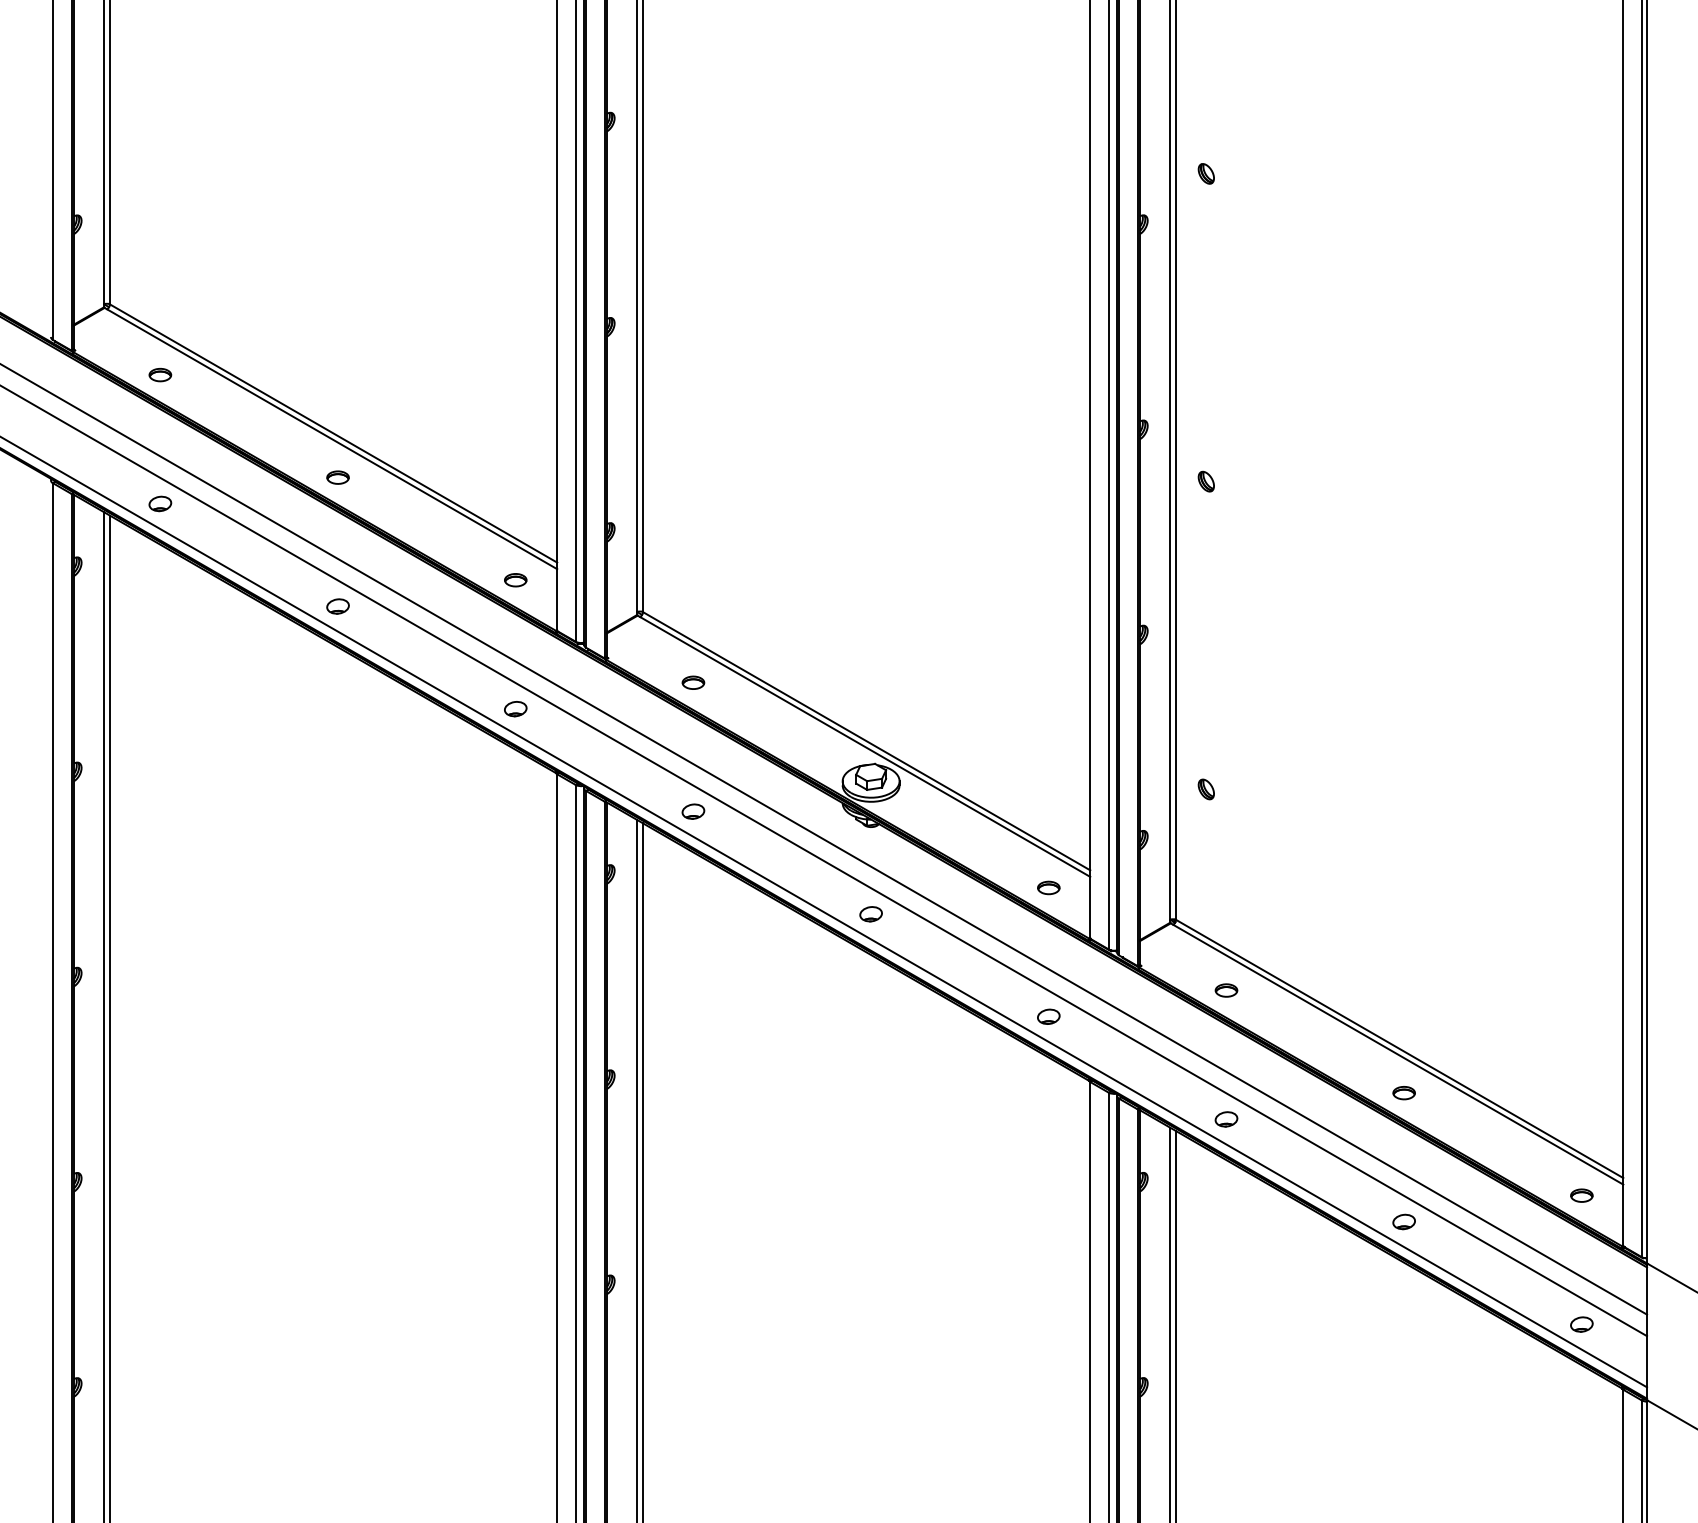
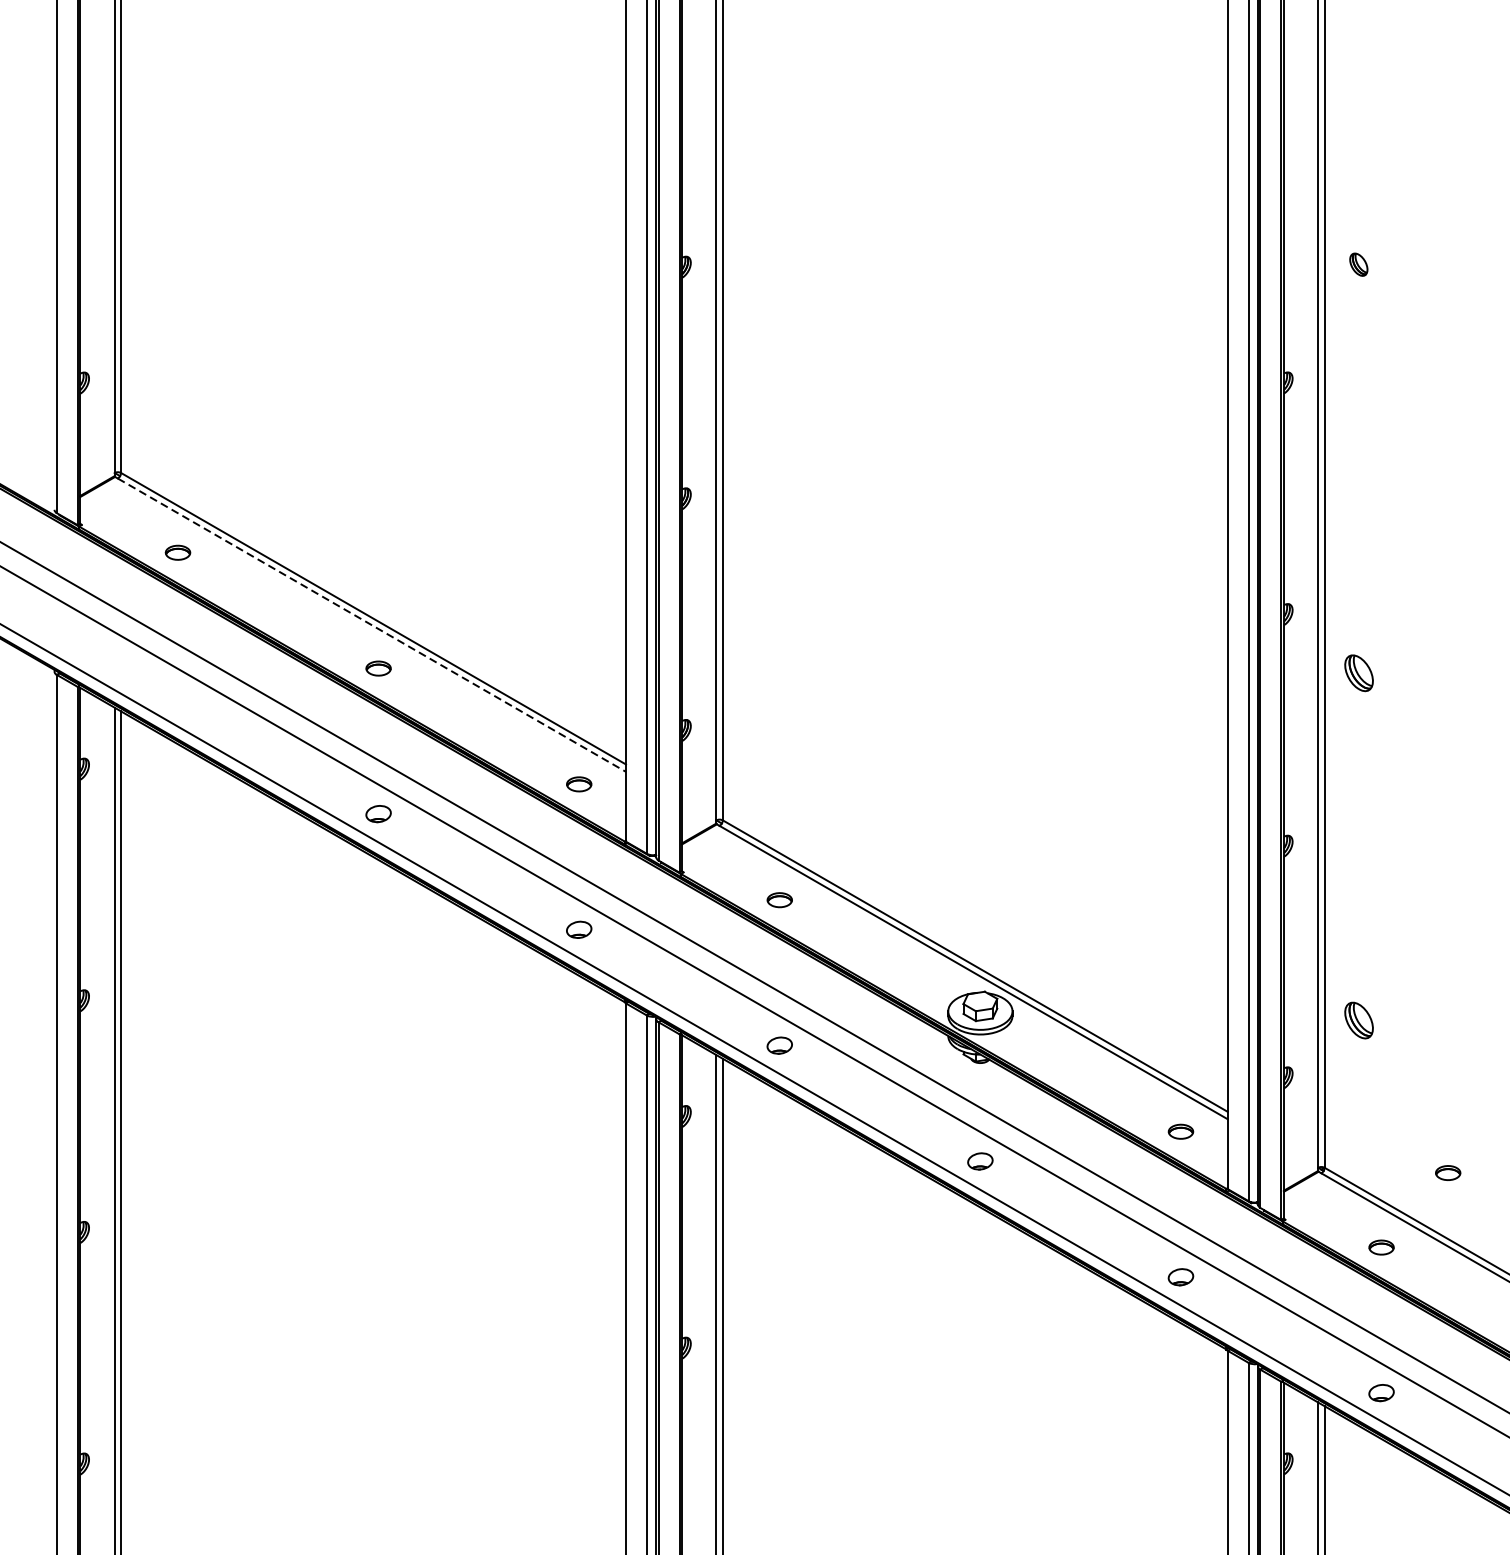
part: (1205, 173) -> (1357, 264), moved
line: (332, 439) -> (372, 625), solid -> dashed
part: (1205, 481) -> (1357, 672), size x1.6
part: (160, 503) -> (178, 697), removed
part: (1205, 789) -> (1357, 1020), size x1.6
part: (1285, 924) -> (1448, 1173), added

